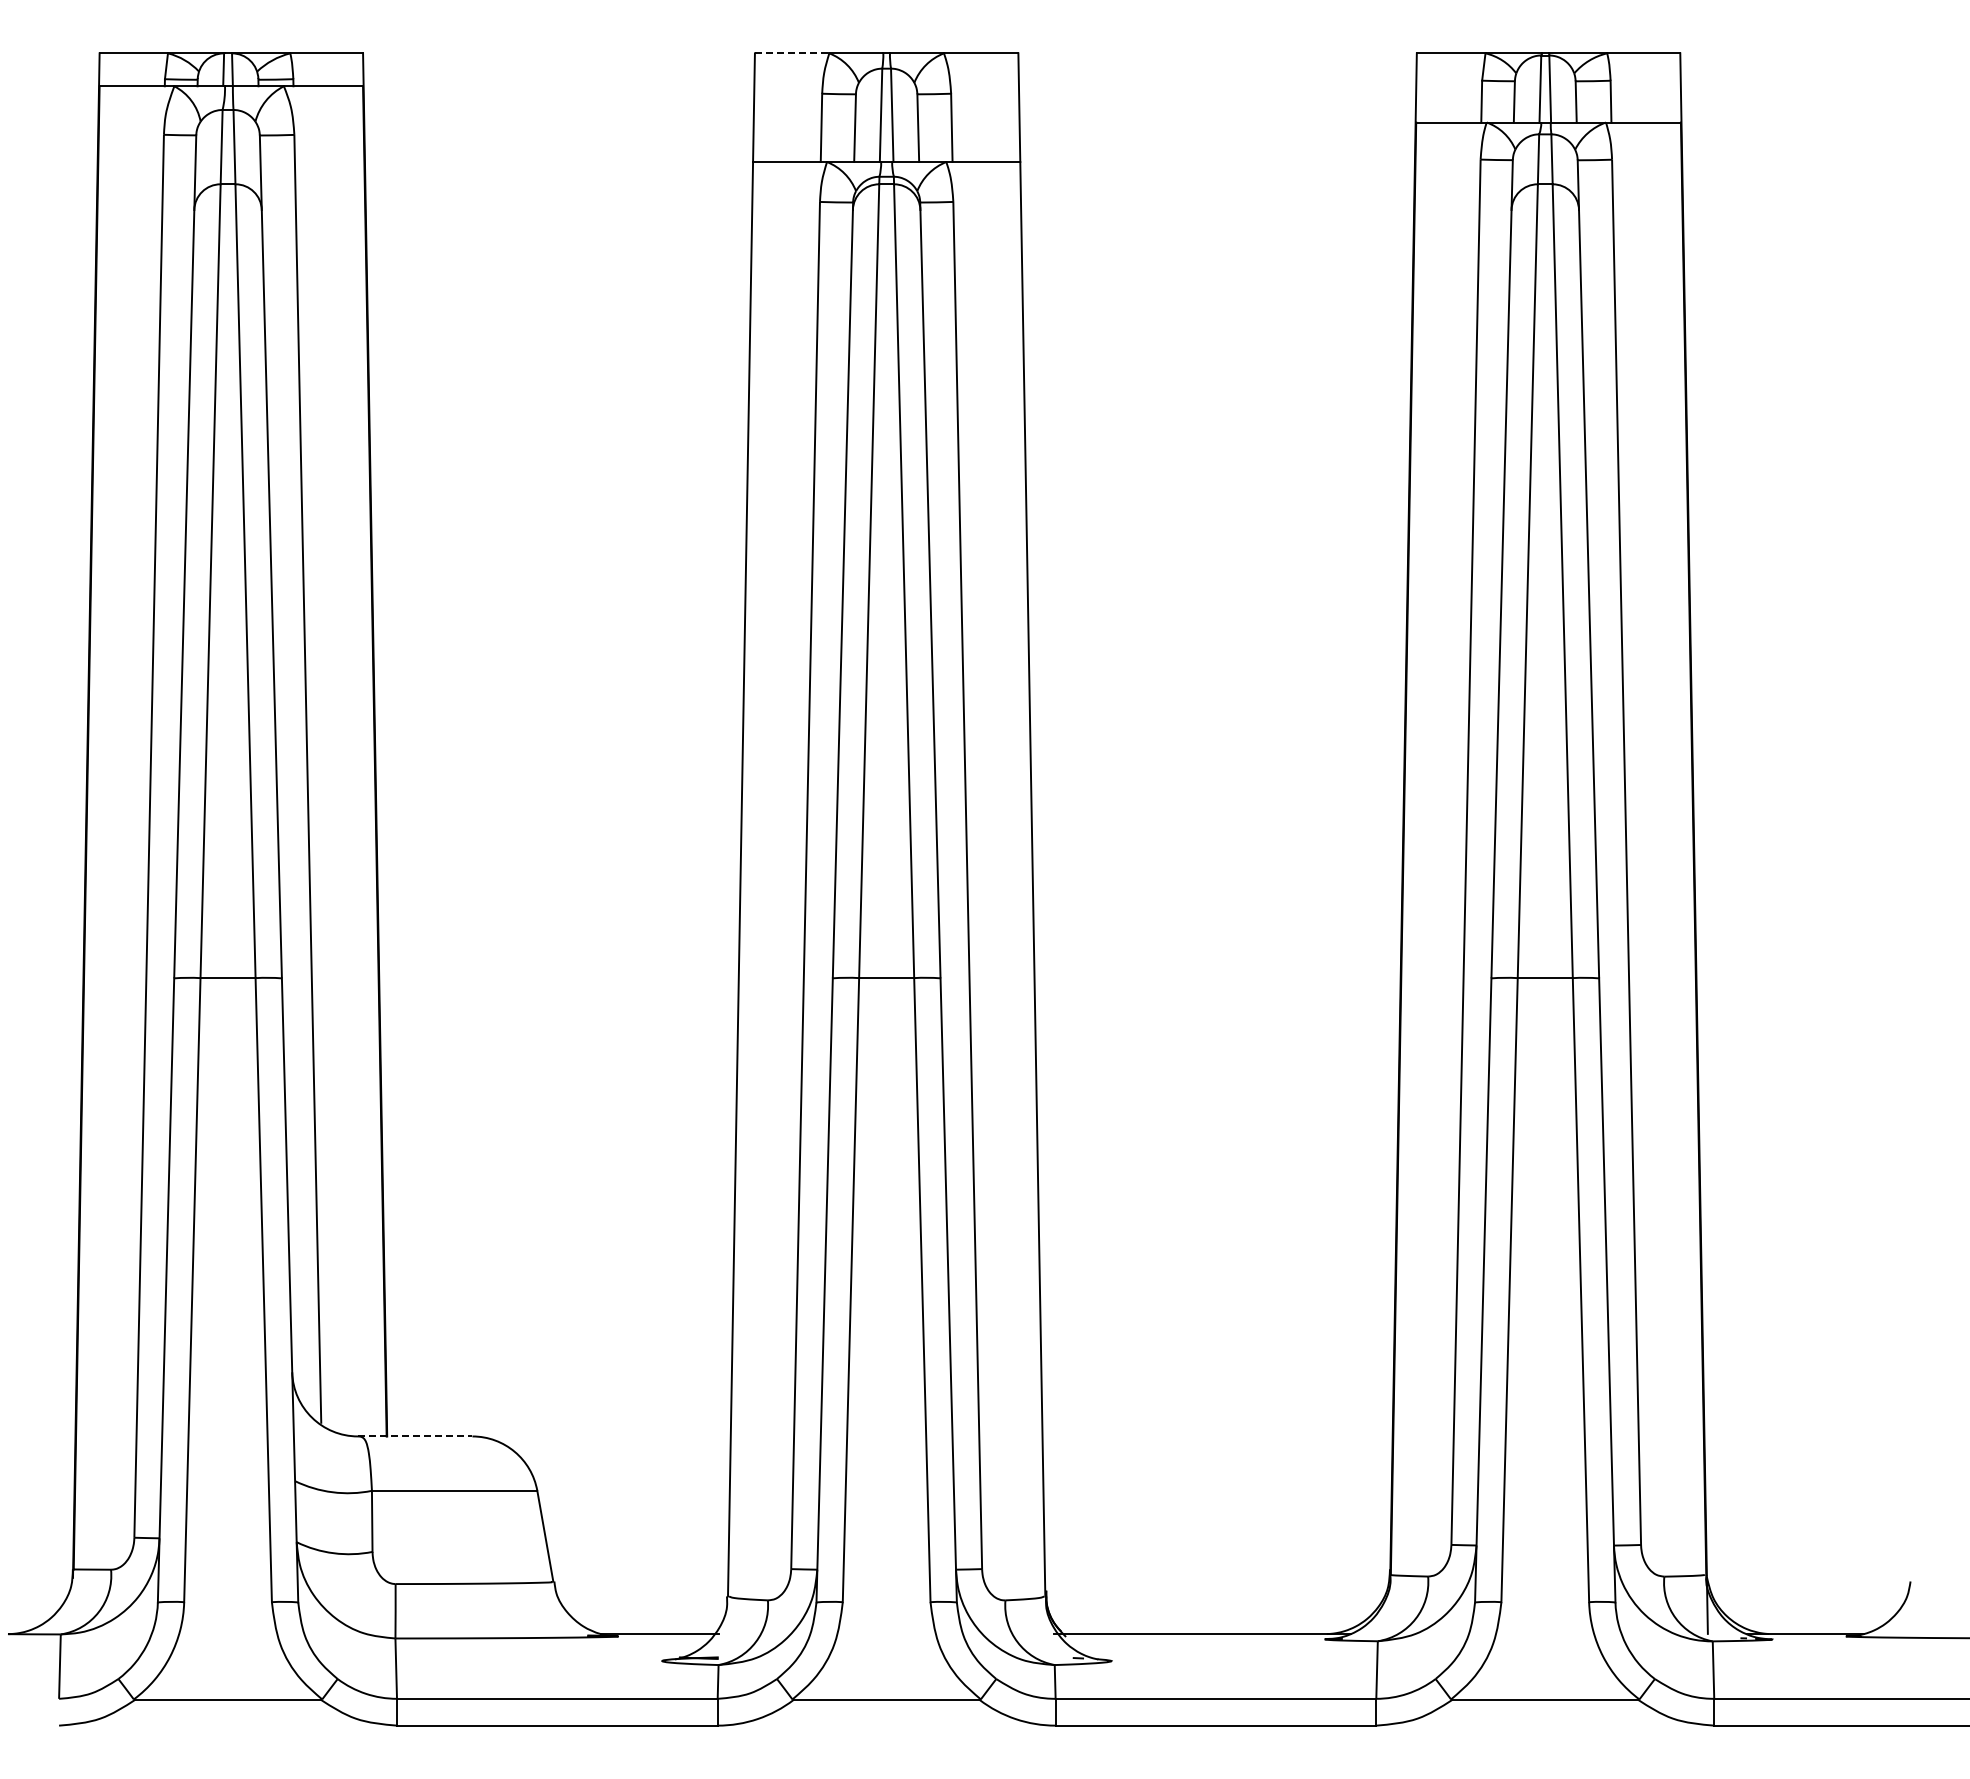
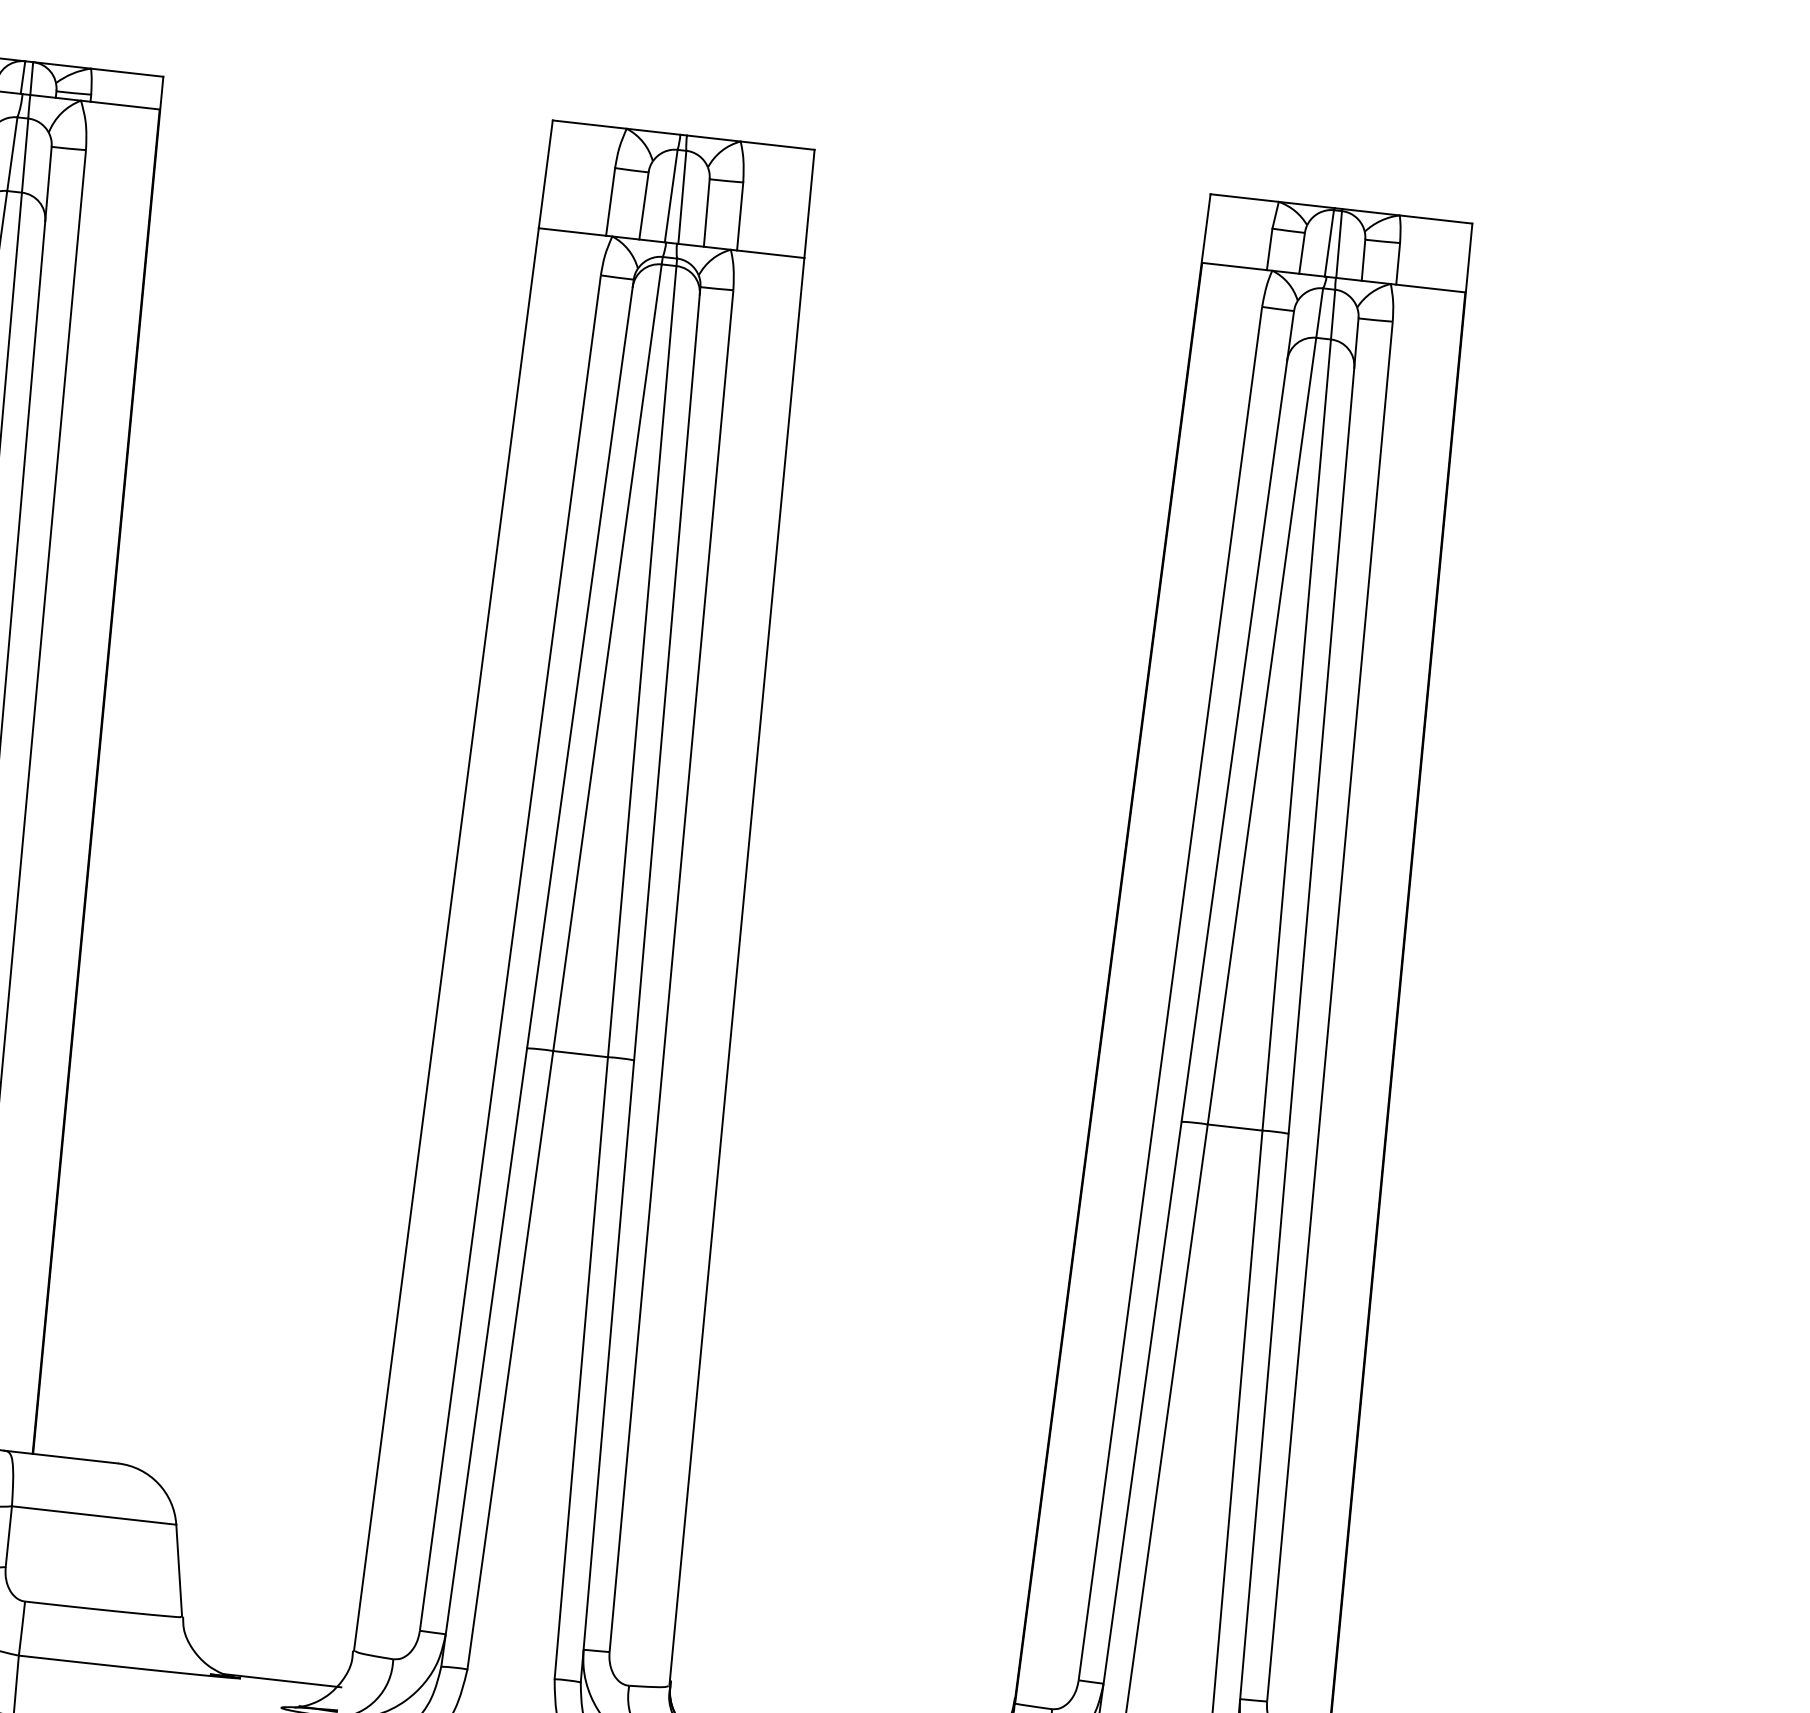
line: (792, 53) -> (590, 124), dashed -> solid
line: (415, 1436) -> (61, 1457), dashed -> solid

